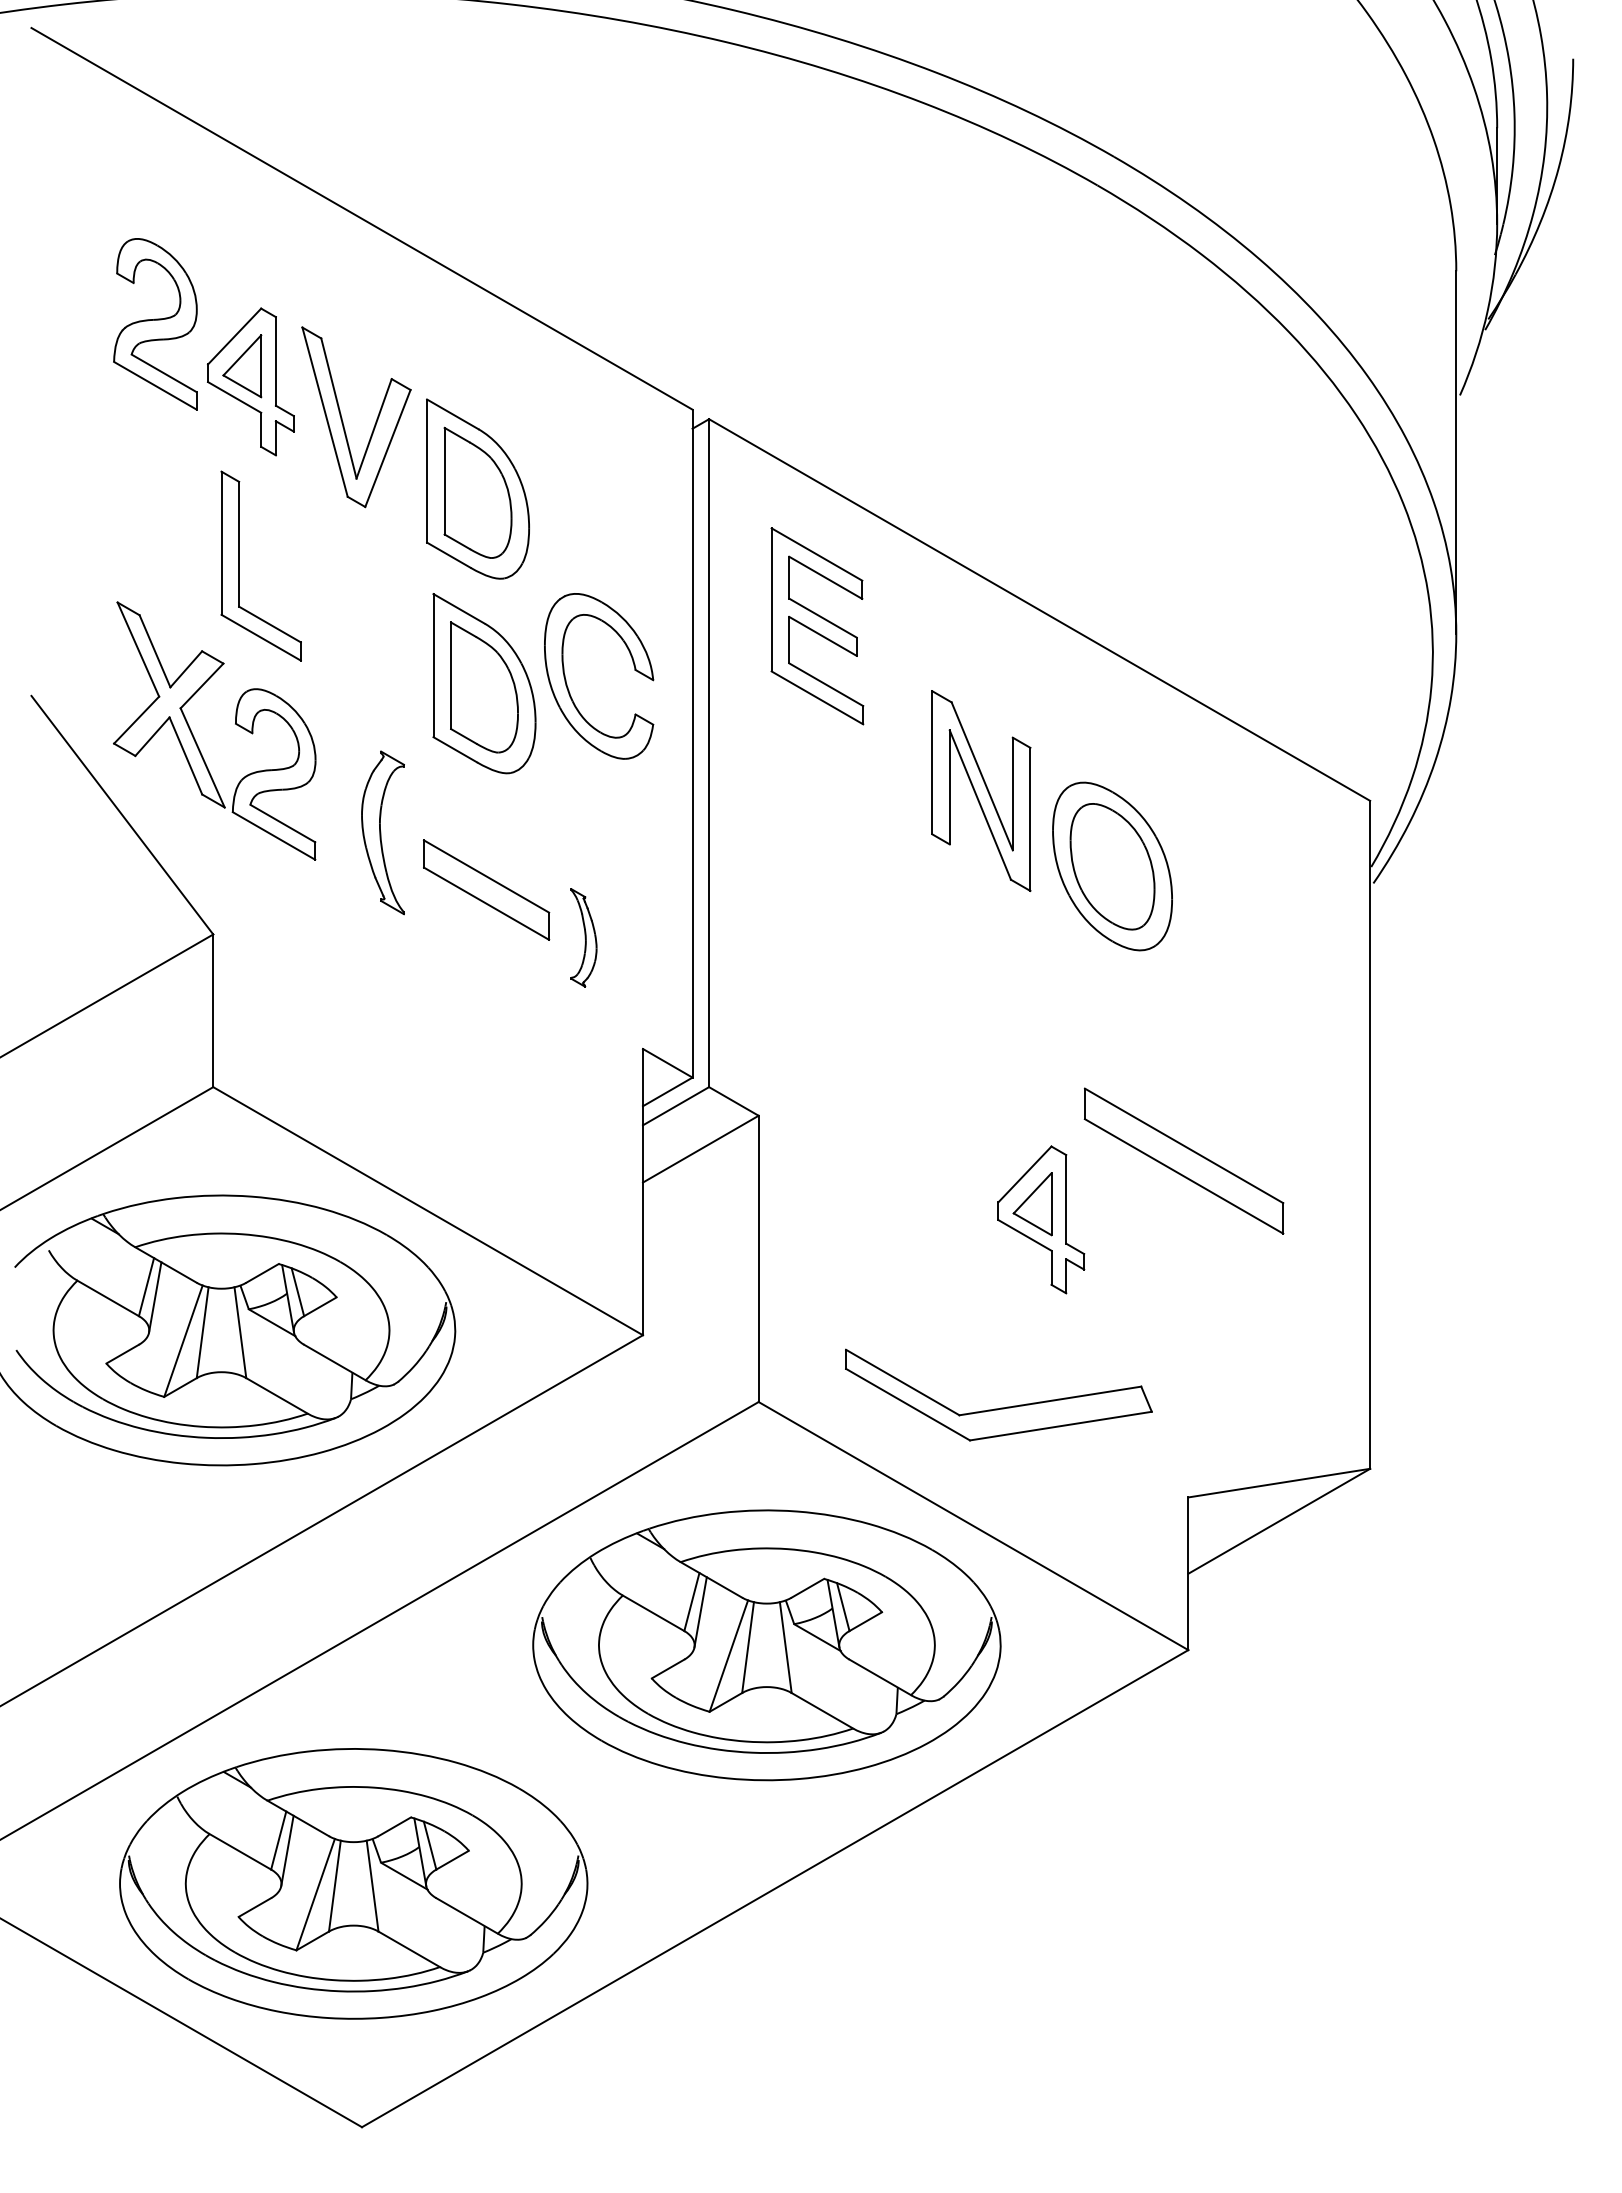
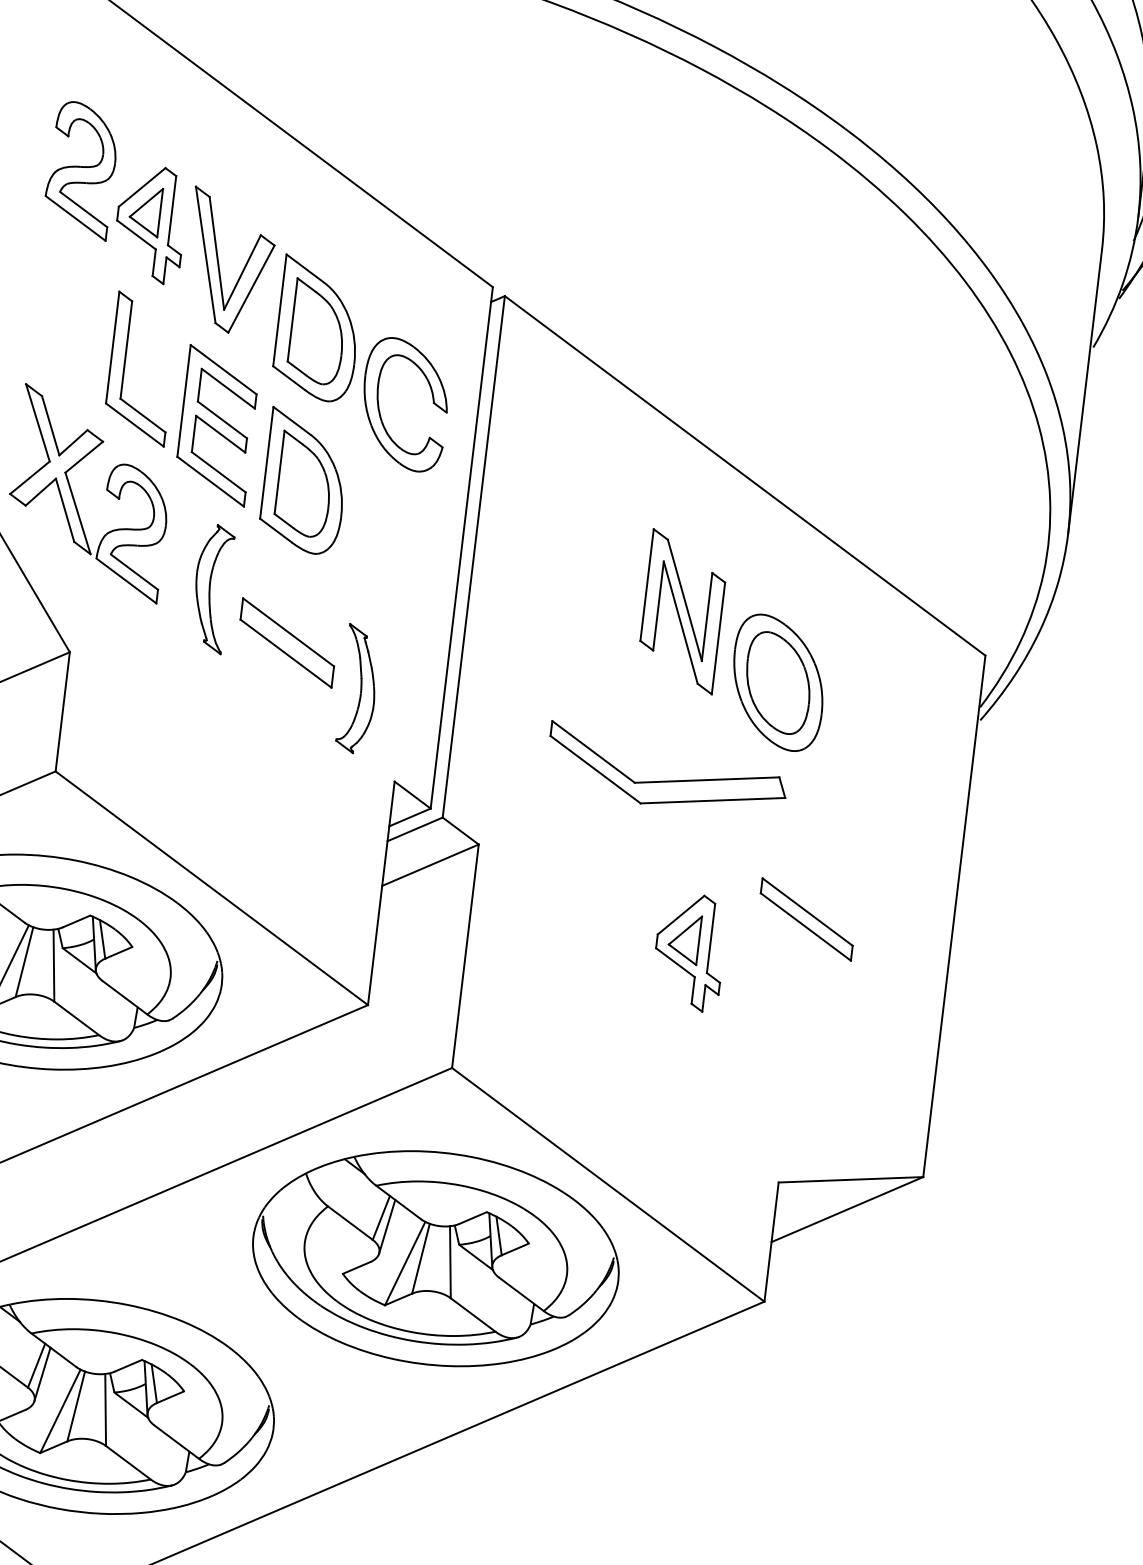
part: (817, 626) -> (217, 425), moved
part: (568, 687) -> (379, 410), moved
part: (583, 937) -> (358, 689), size x1.67
part: (1184, 1160) -> (807, 919), size x0.62
part: (1000, 1407) -> (667, 780), moved

